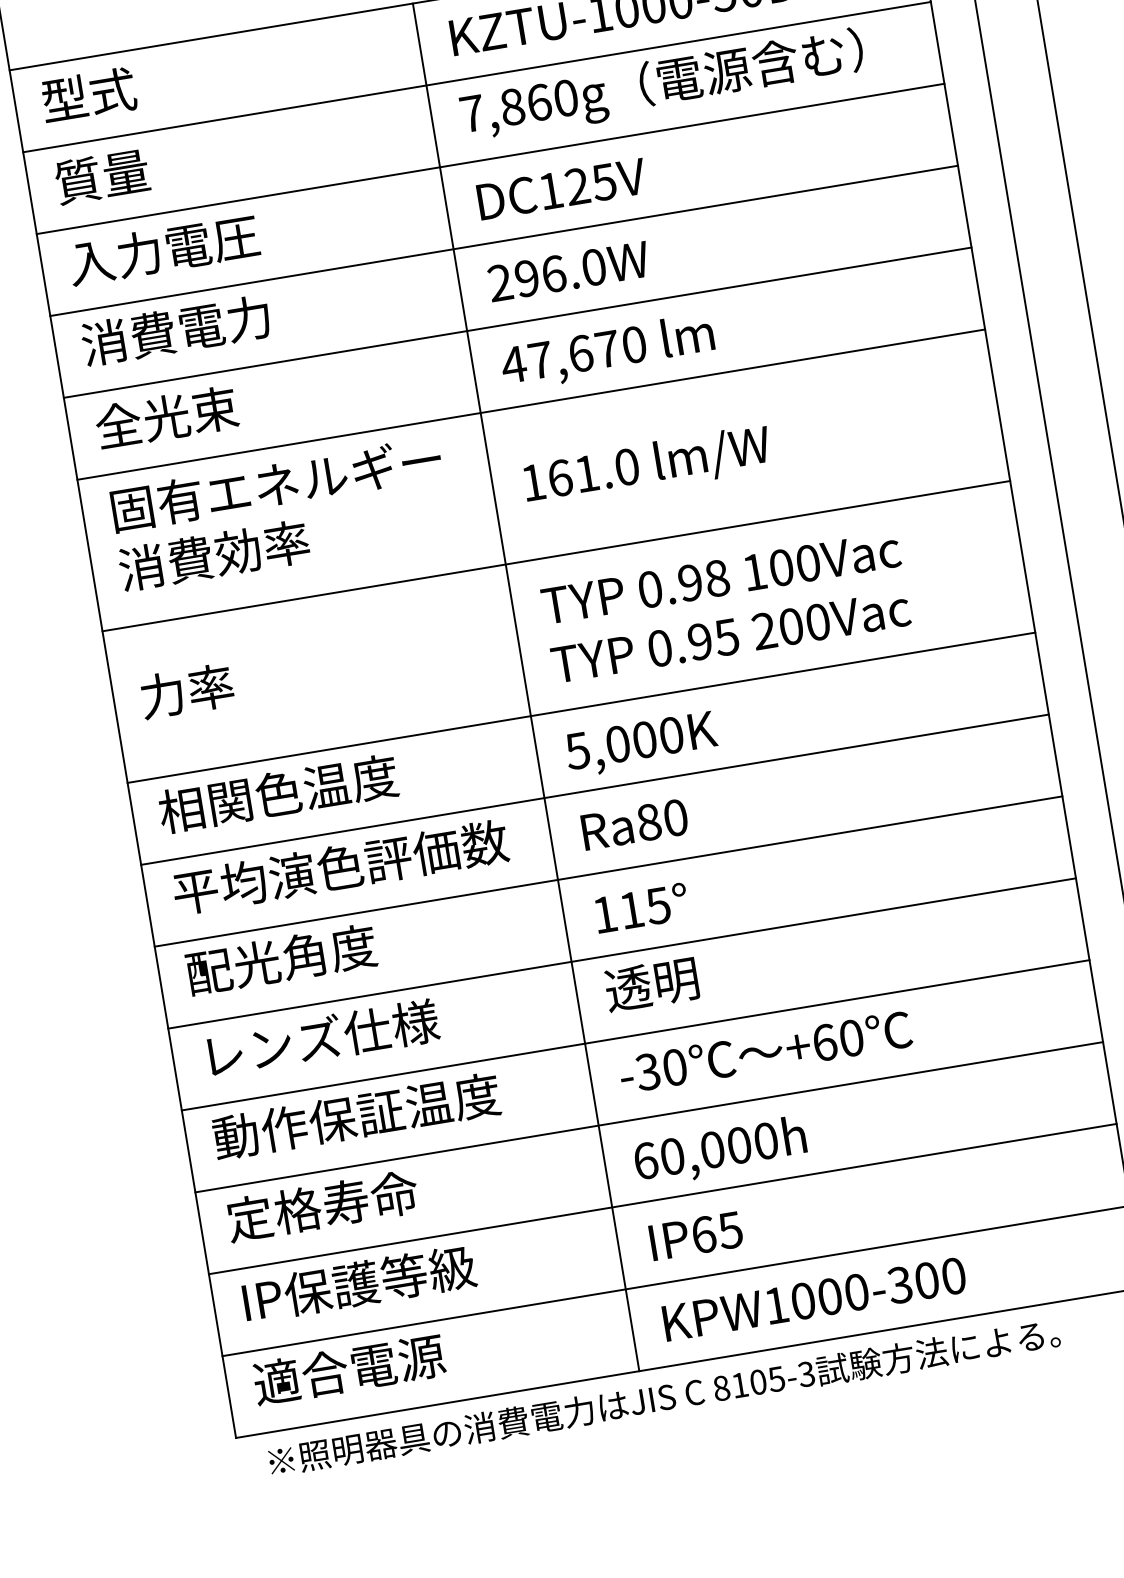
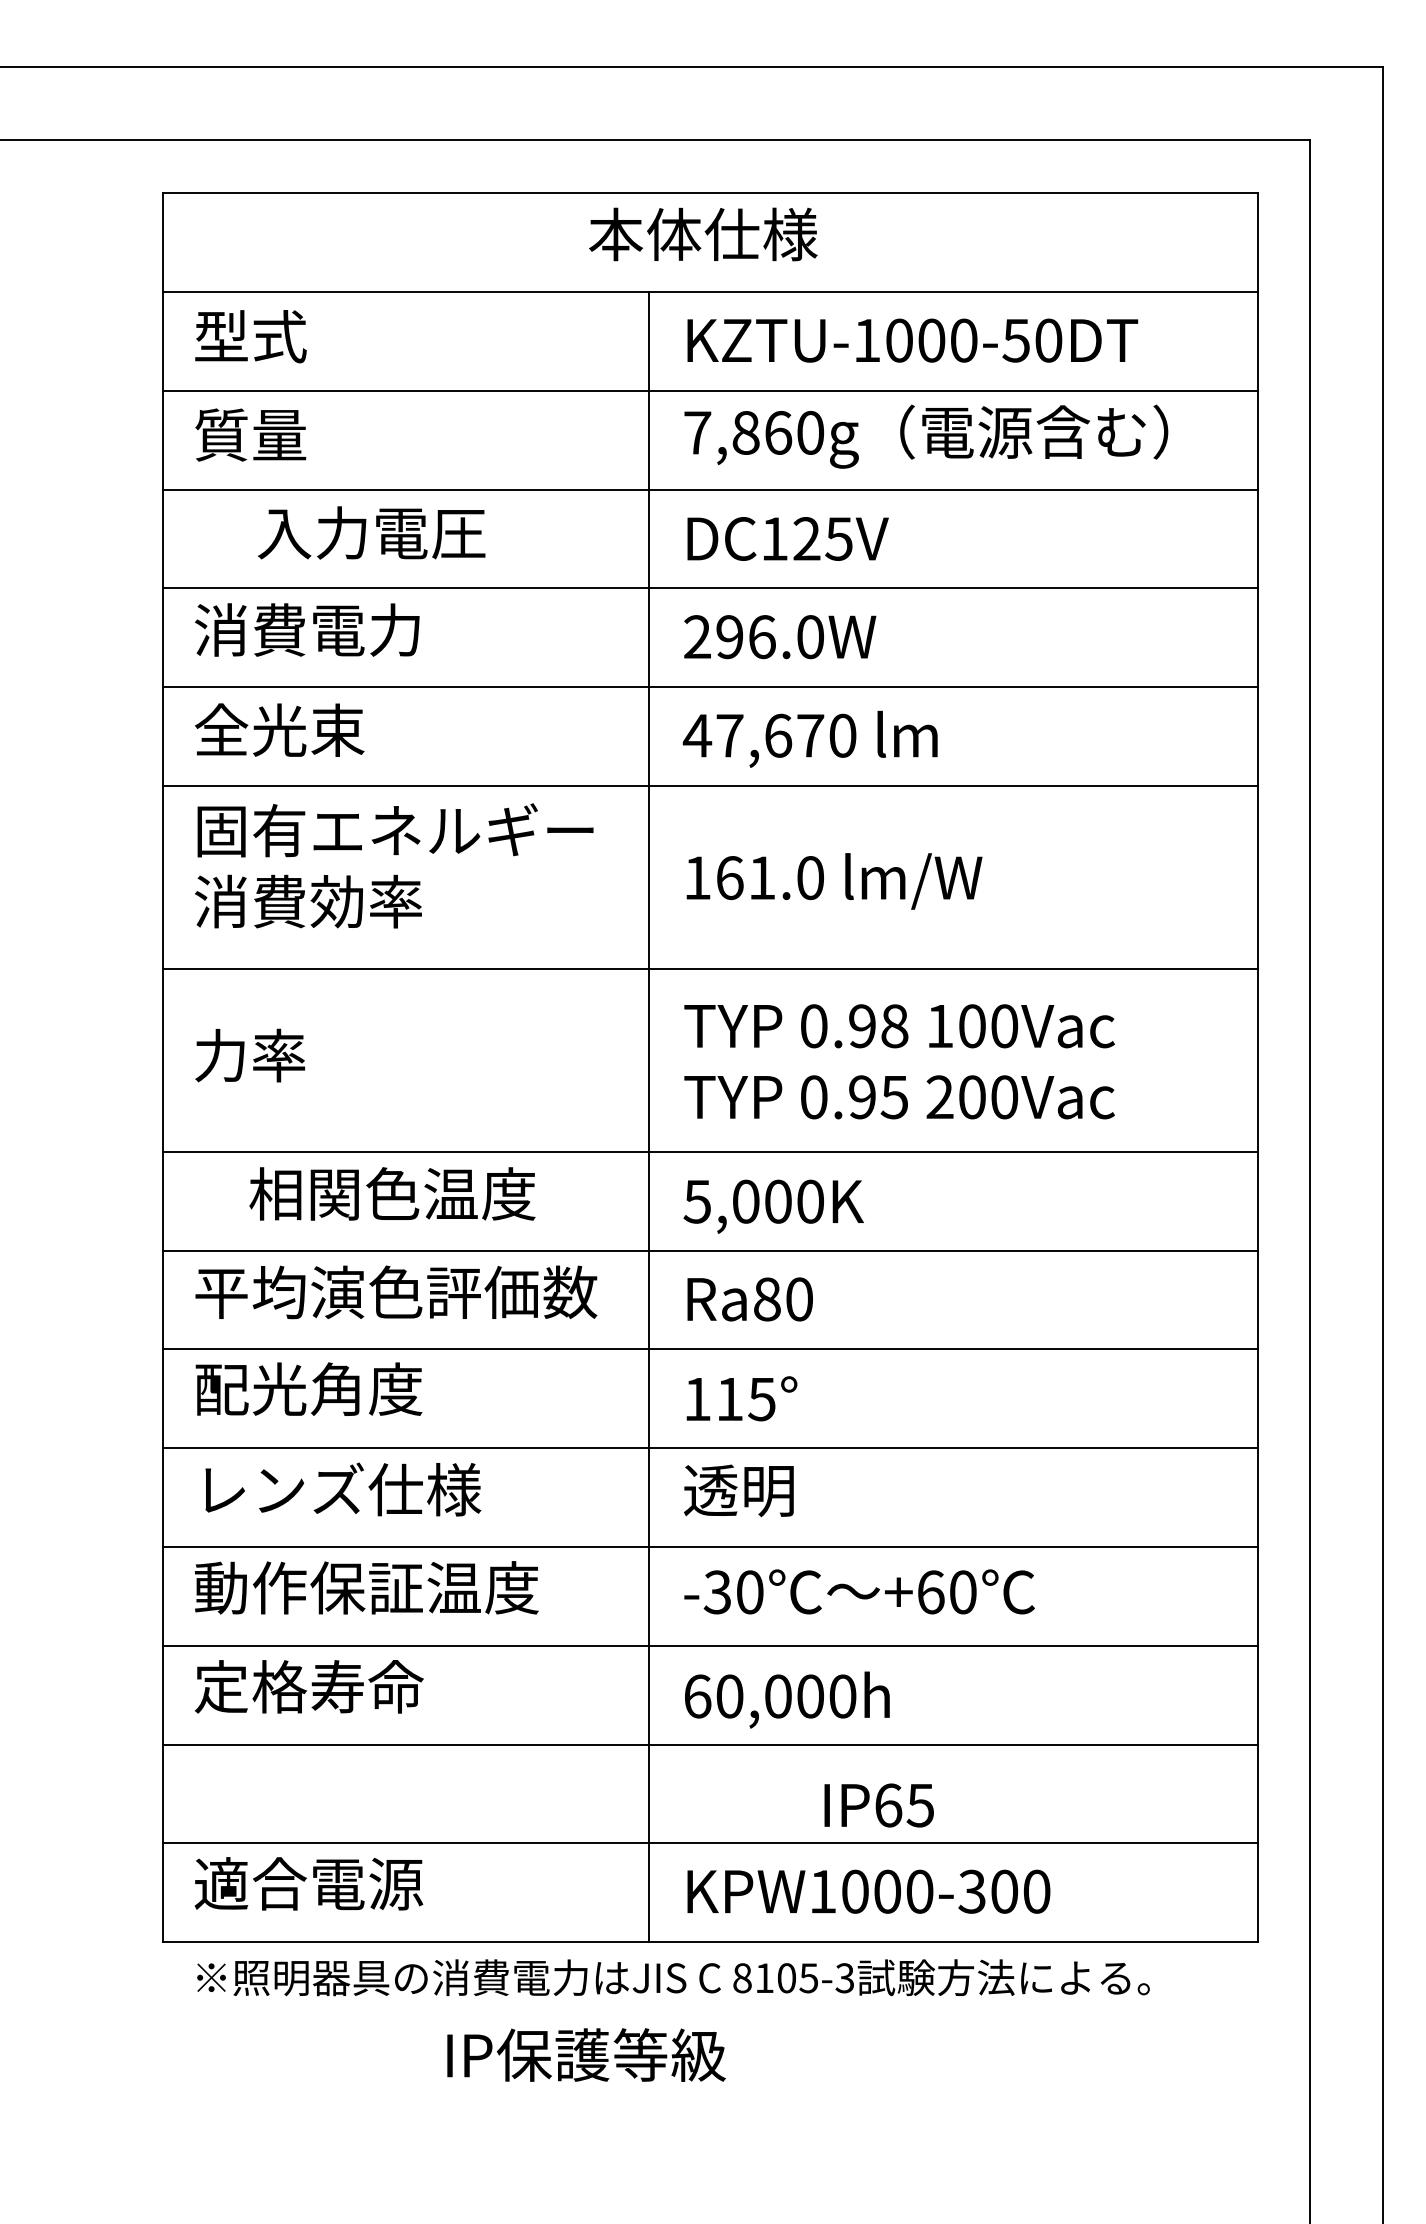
text: (163, 249) -> (371, 532), moved
text: (278, 793) -> (392, 1193), moved
text: (695, 1236) -> (878, 1805), moved
text: (359, 1283) -> (586, 2054), moved

